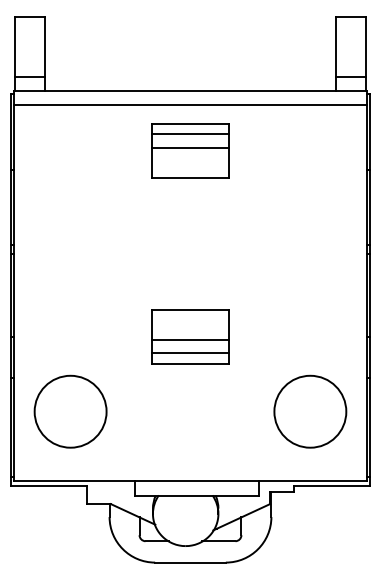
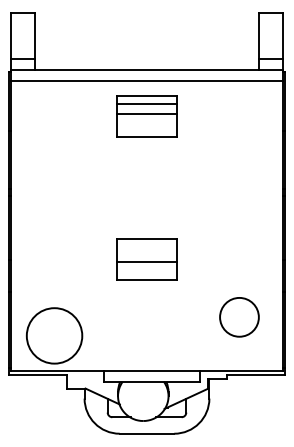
line: (190, 353) -> (147, 272), removed
circle: (70, 411) -> (54, 335), moved
circle: (310, 411) -> (239, 317), size x0.7

